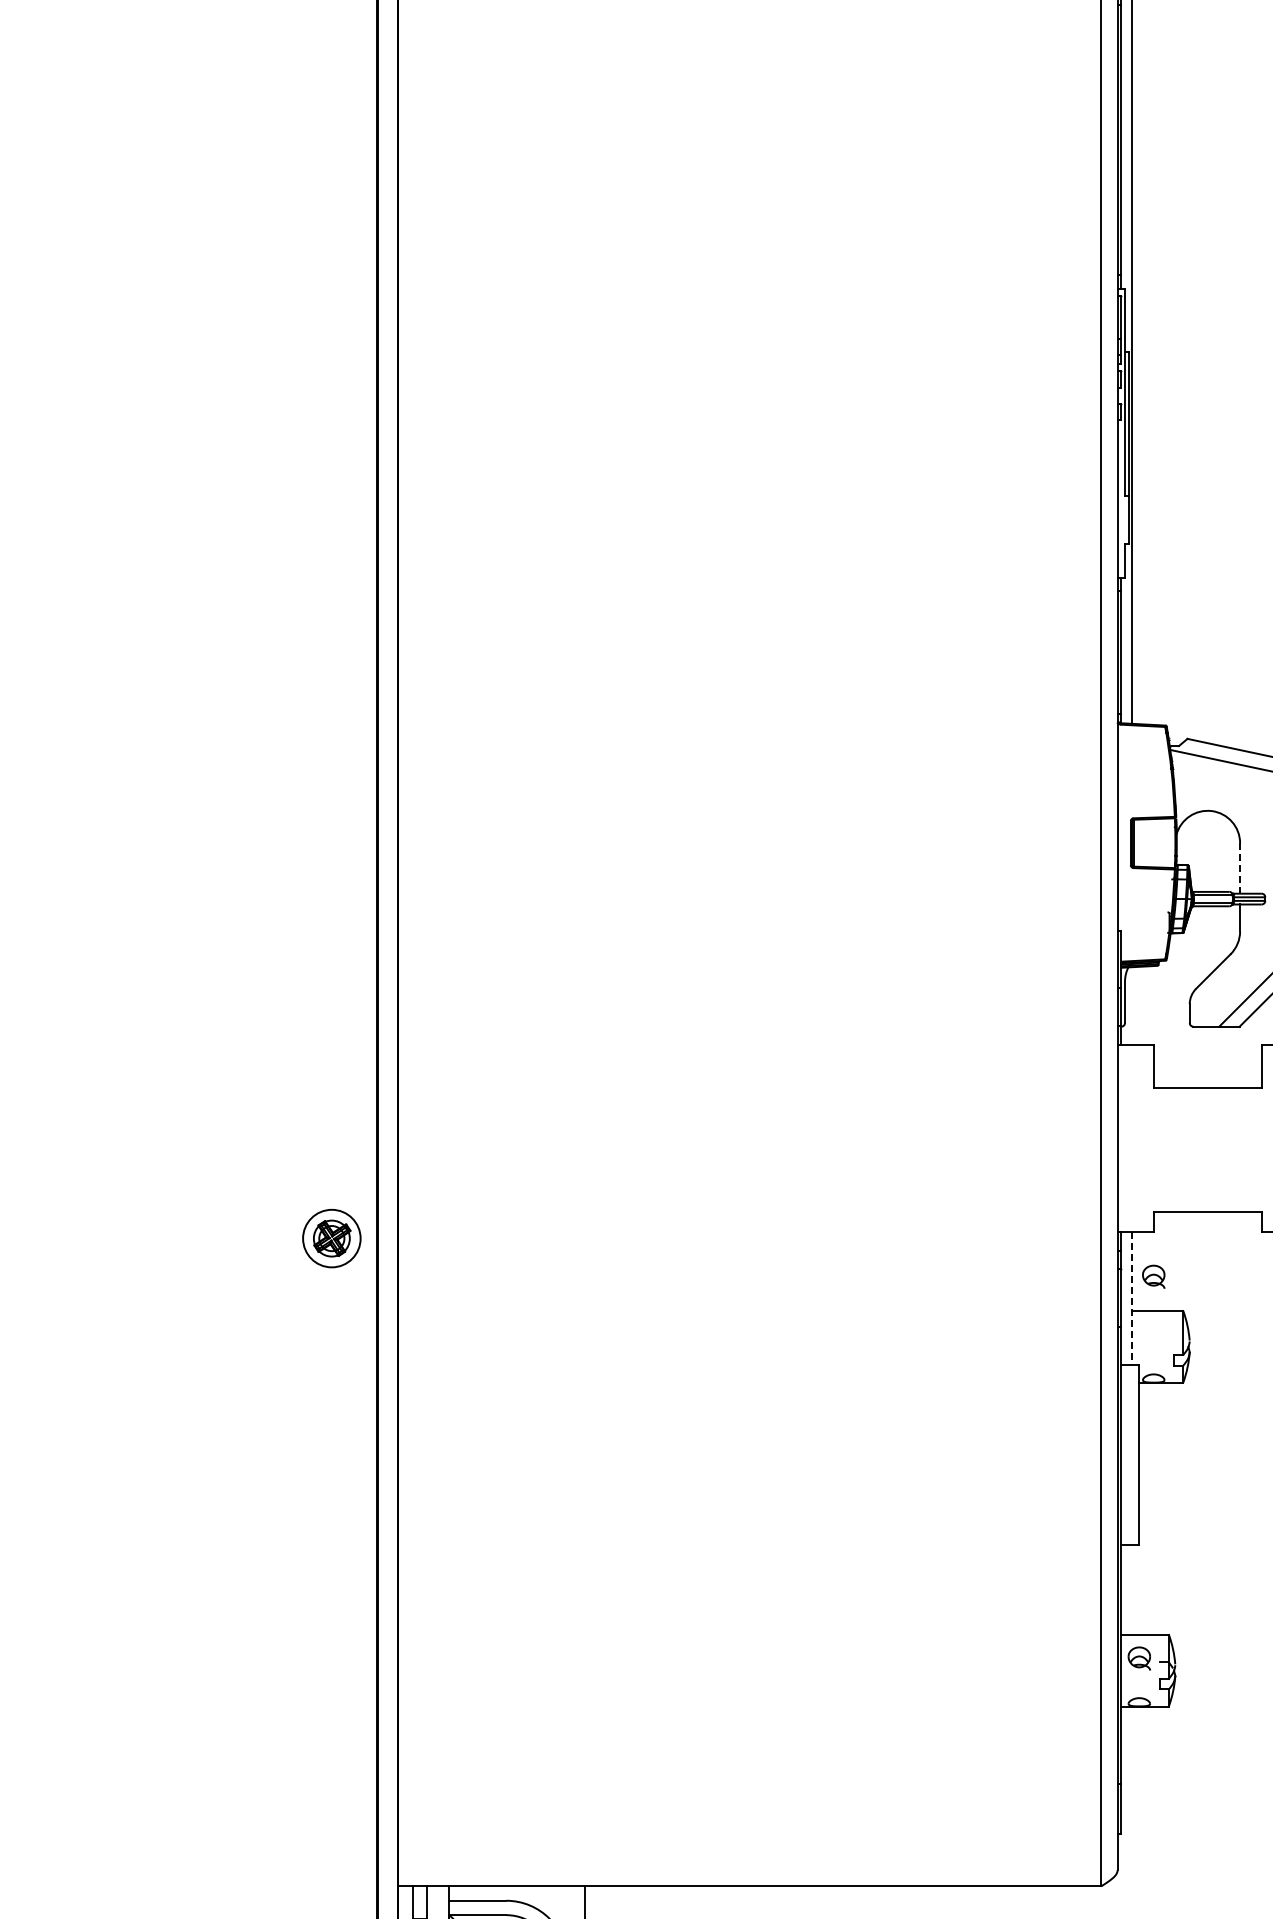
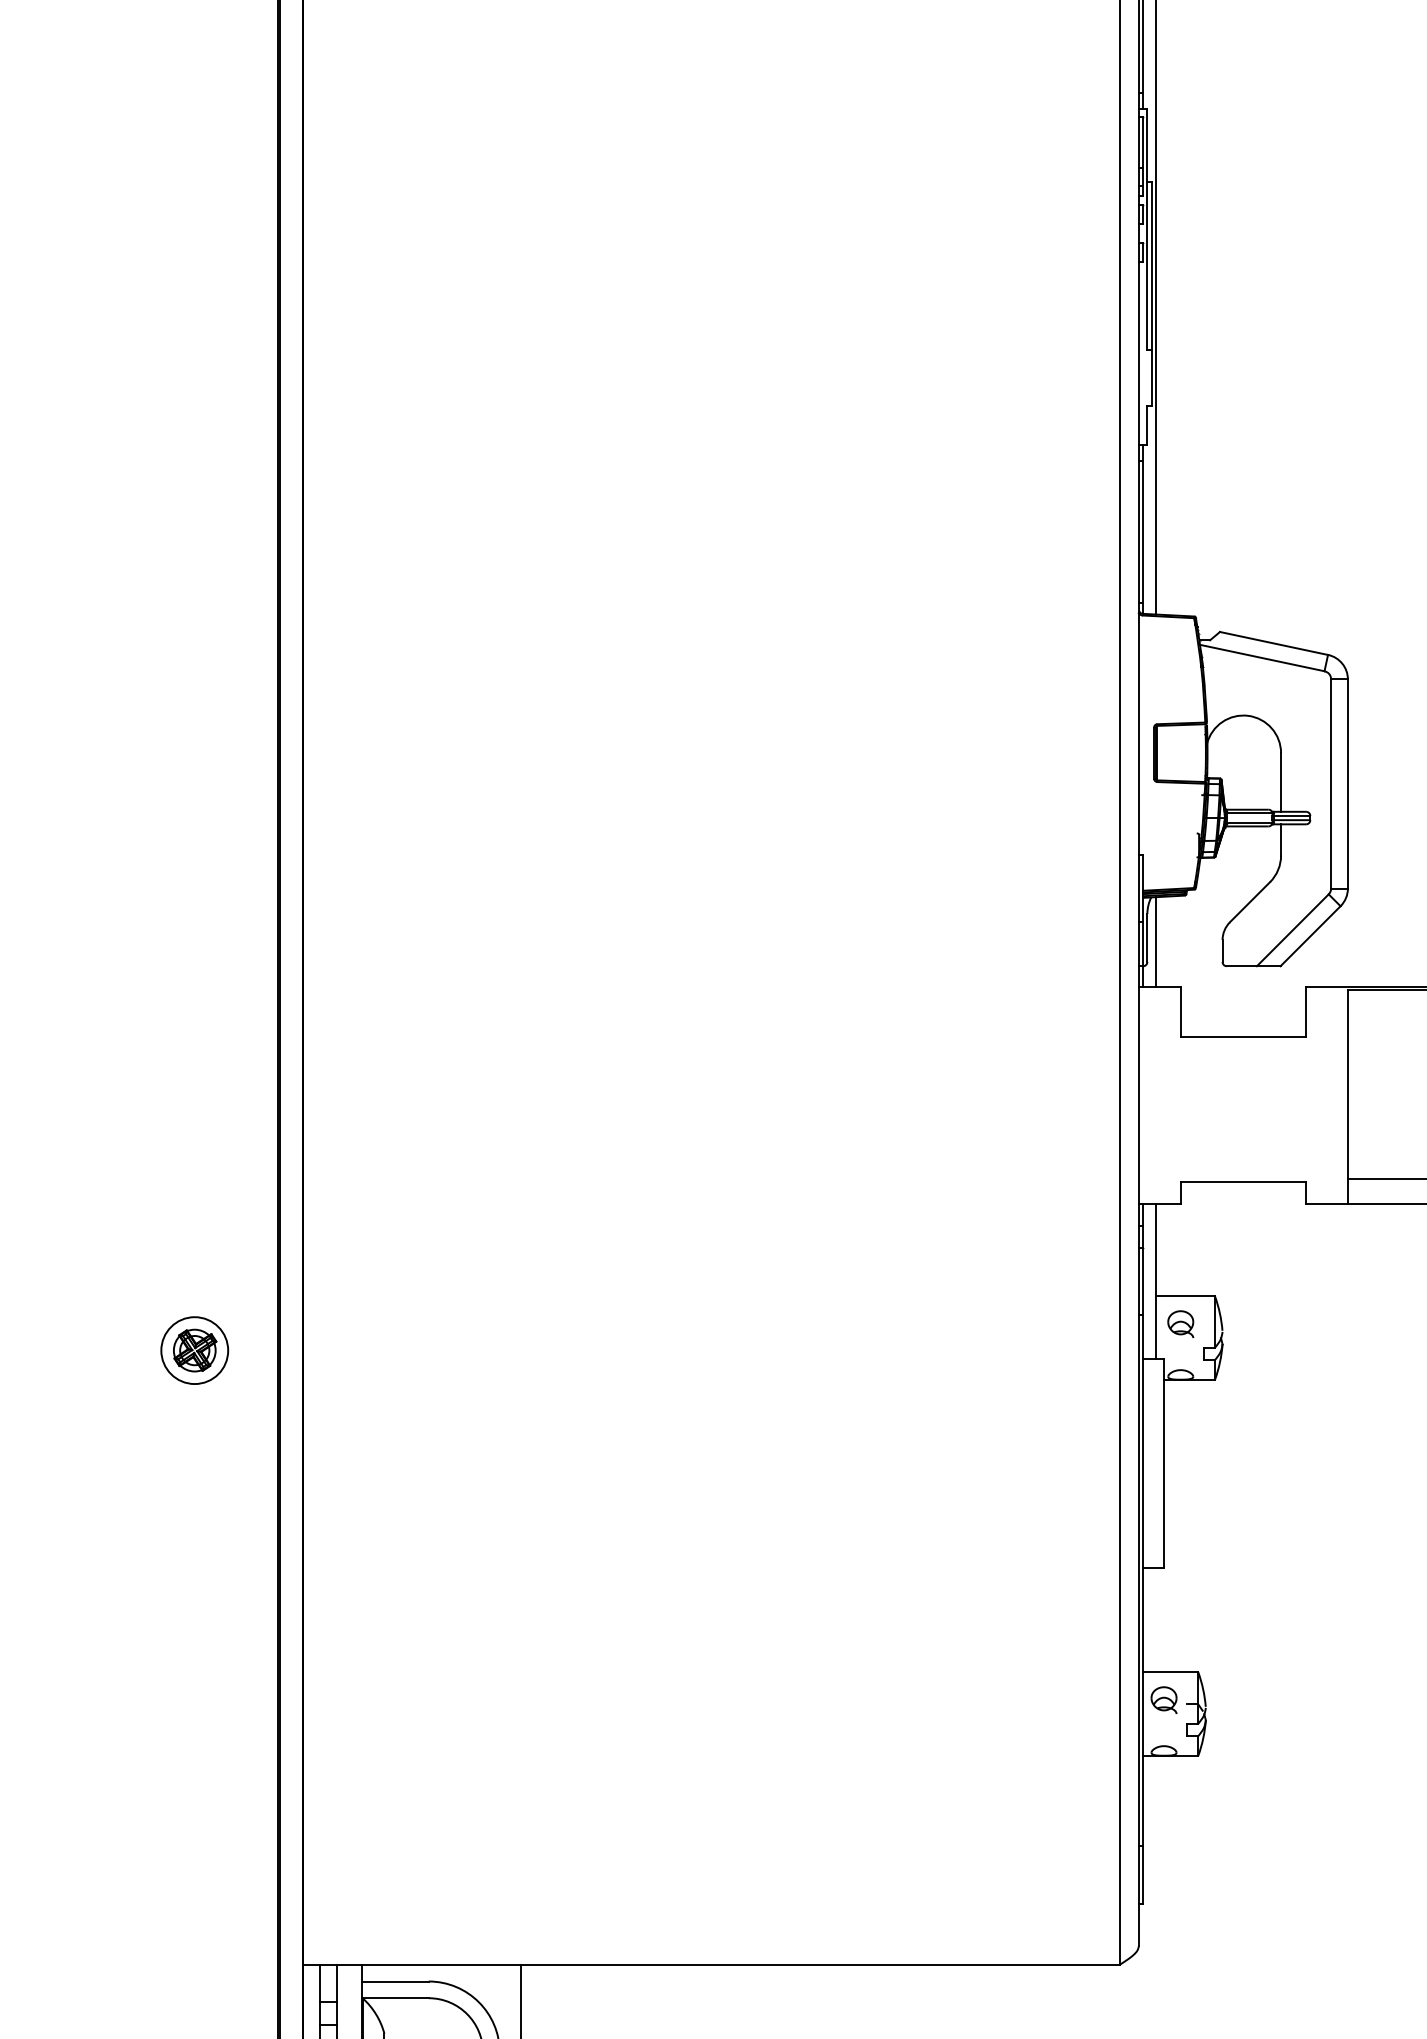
line: (1240, 868) -> (1281, 782), dashed -> solid
line: (1132, 1005) -> (1156, 941), added
part: (331, 1238) -> (194, 1350), moved
part: (1153, 1276) -> (1180, 1323), moved
line: (1132, 1298) -> (1156, 1281), dashed -> solid

